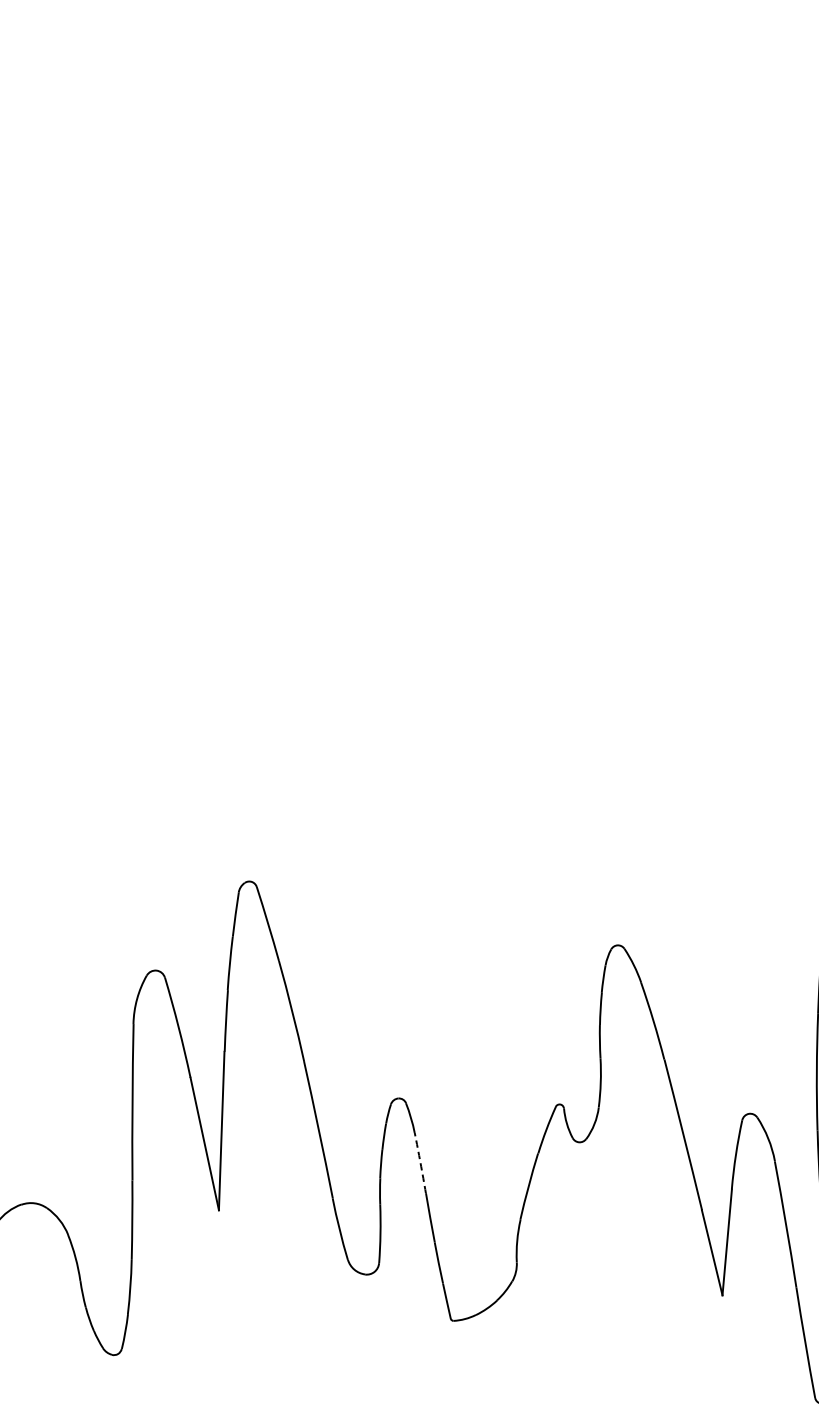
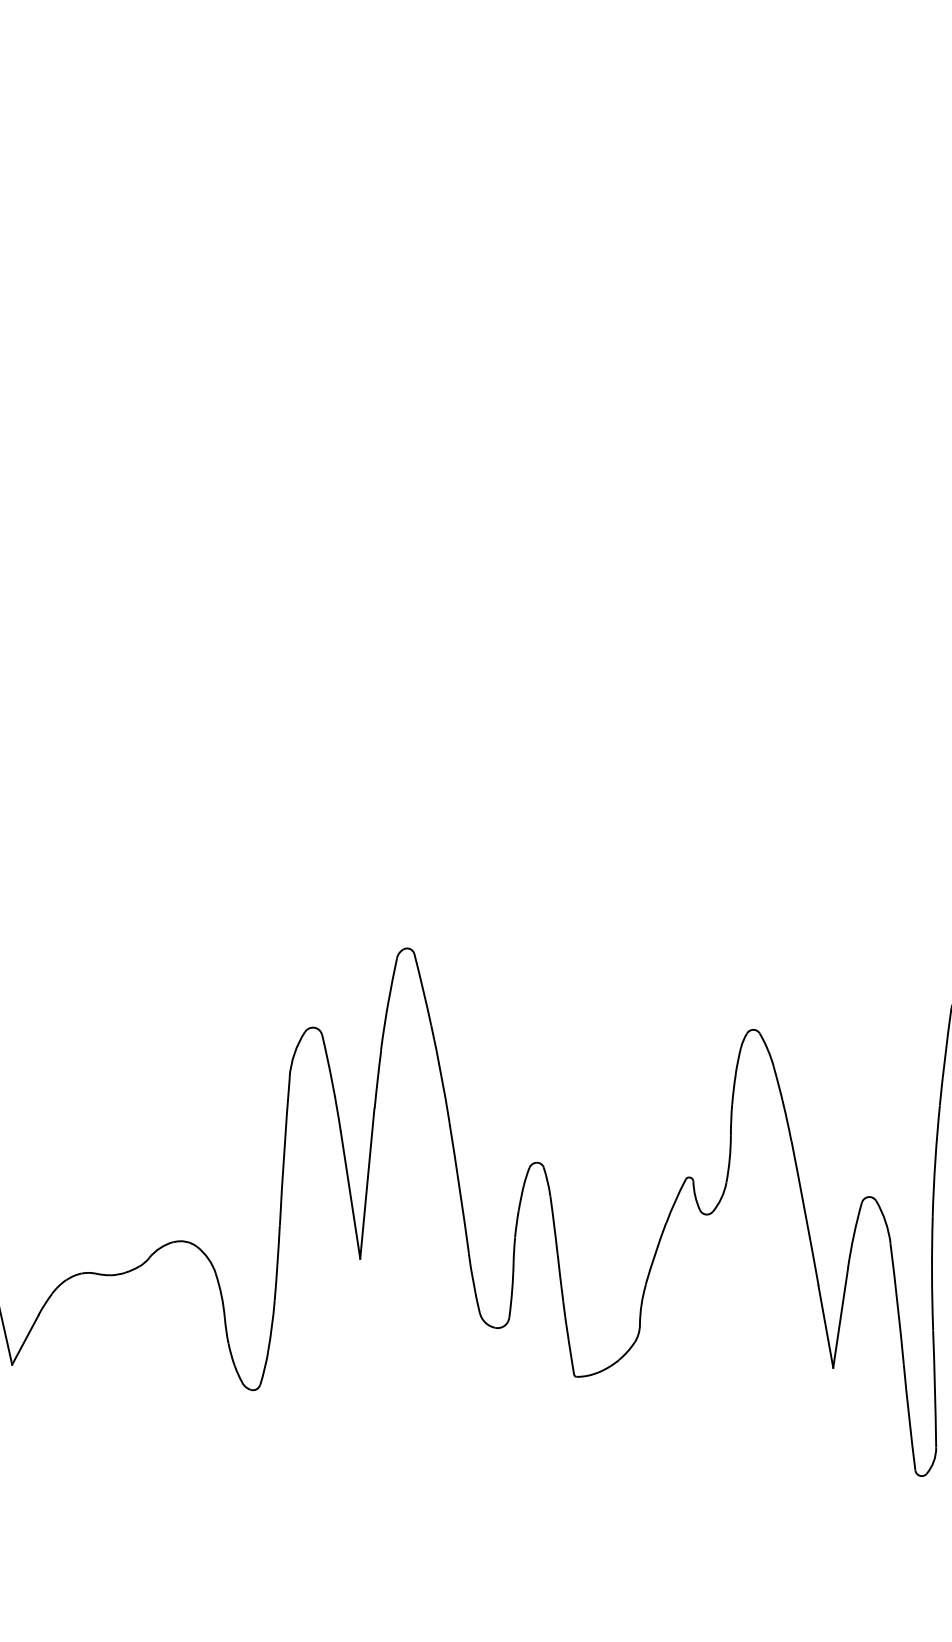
arc: (420, 1163) -> (554, 1225), dashed -> solid

